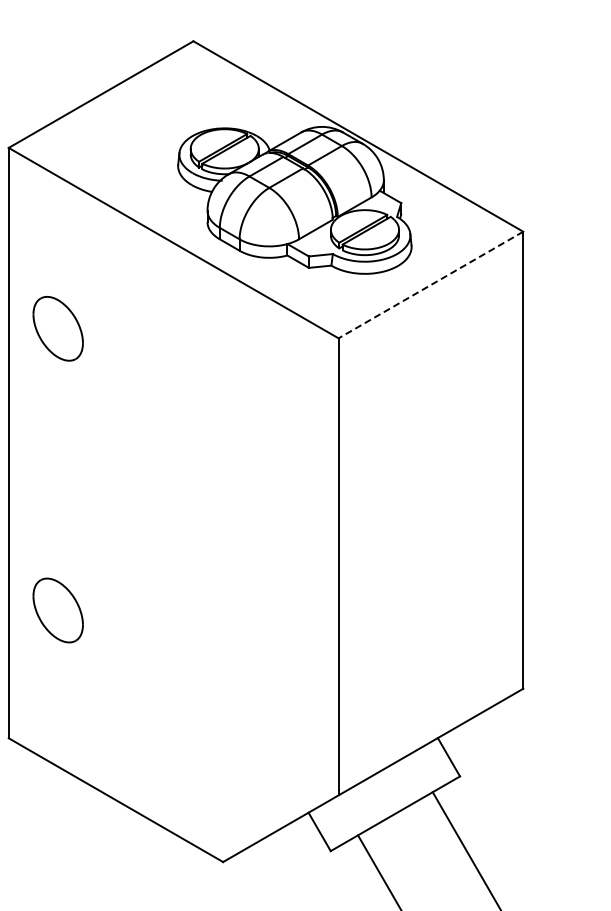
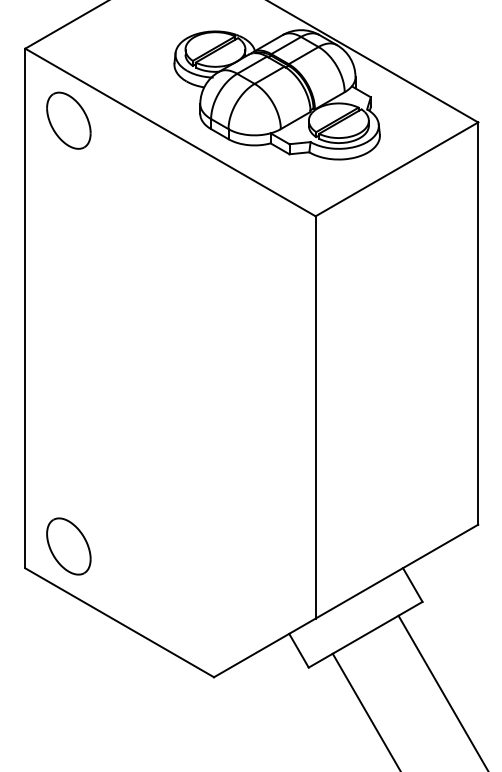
line: (430, 285) -> (396, 169), dashed -> solid
part: (57, 328) -> (68, 120), moved
part: (57, 610) -> (68, 546), moved

